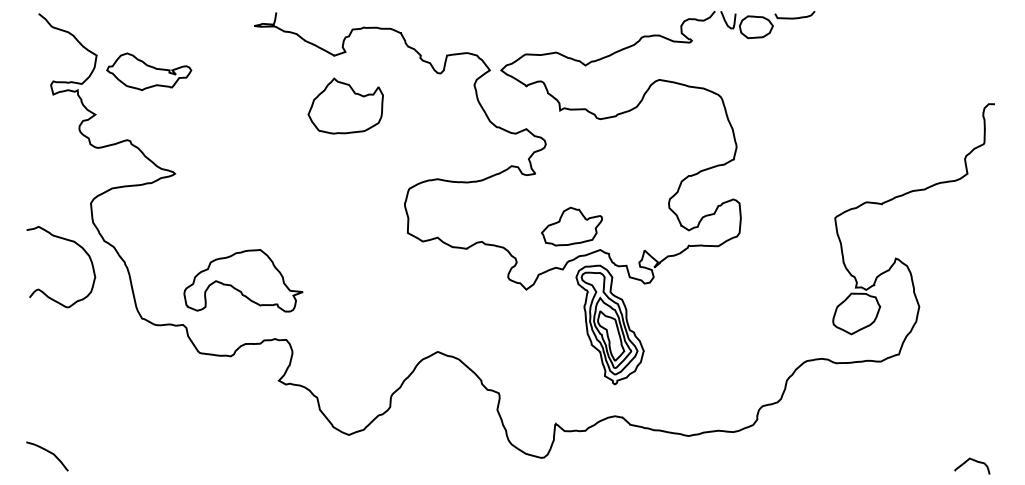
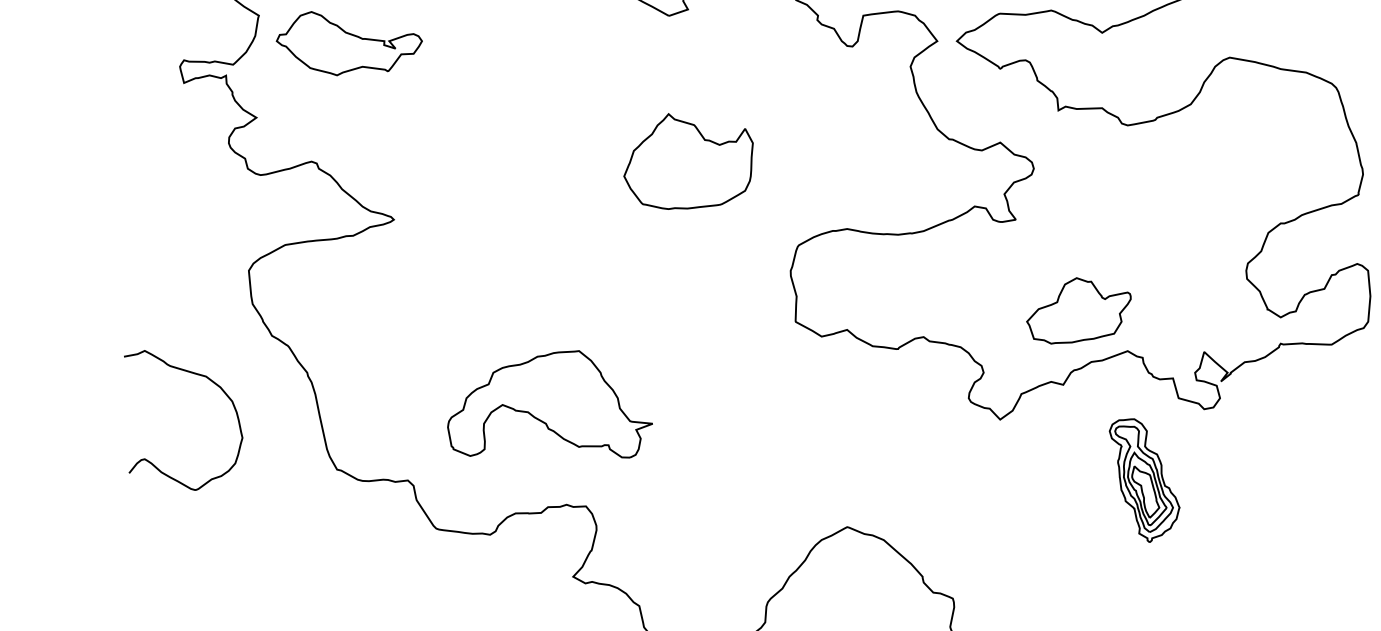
part: (345, 105) -> (688, 160), moved
curve: (69, 241) -> (197, 376), moved
part: (243, 280) -> (550, 403), moved
part: (609, 324) -> (1143, 479), size x0.6

